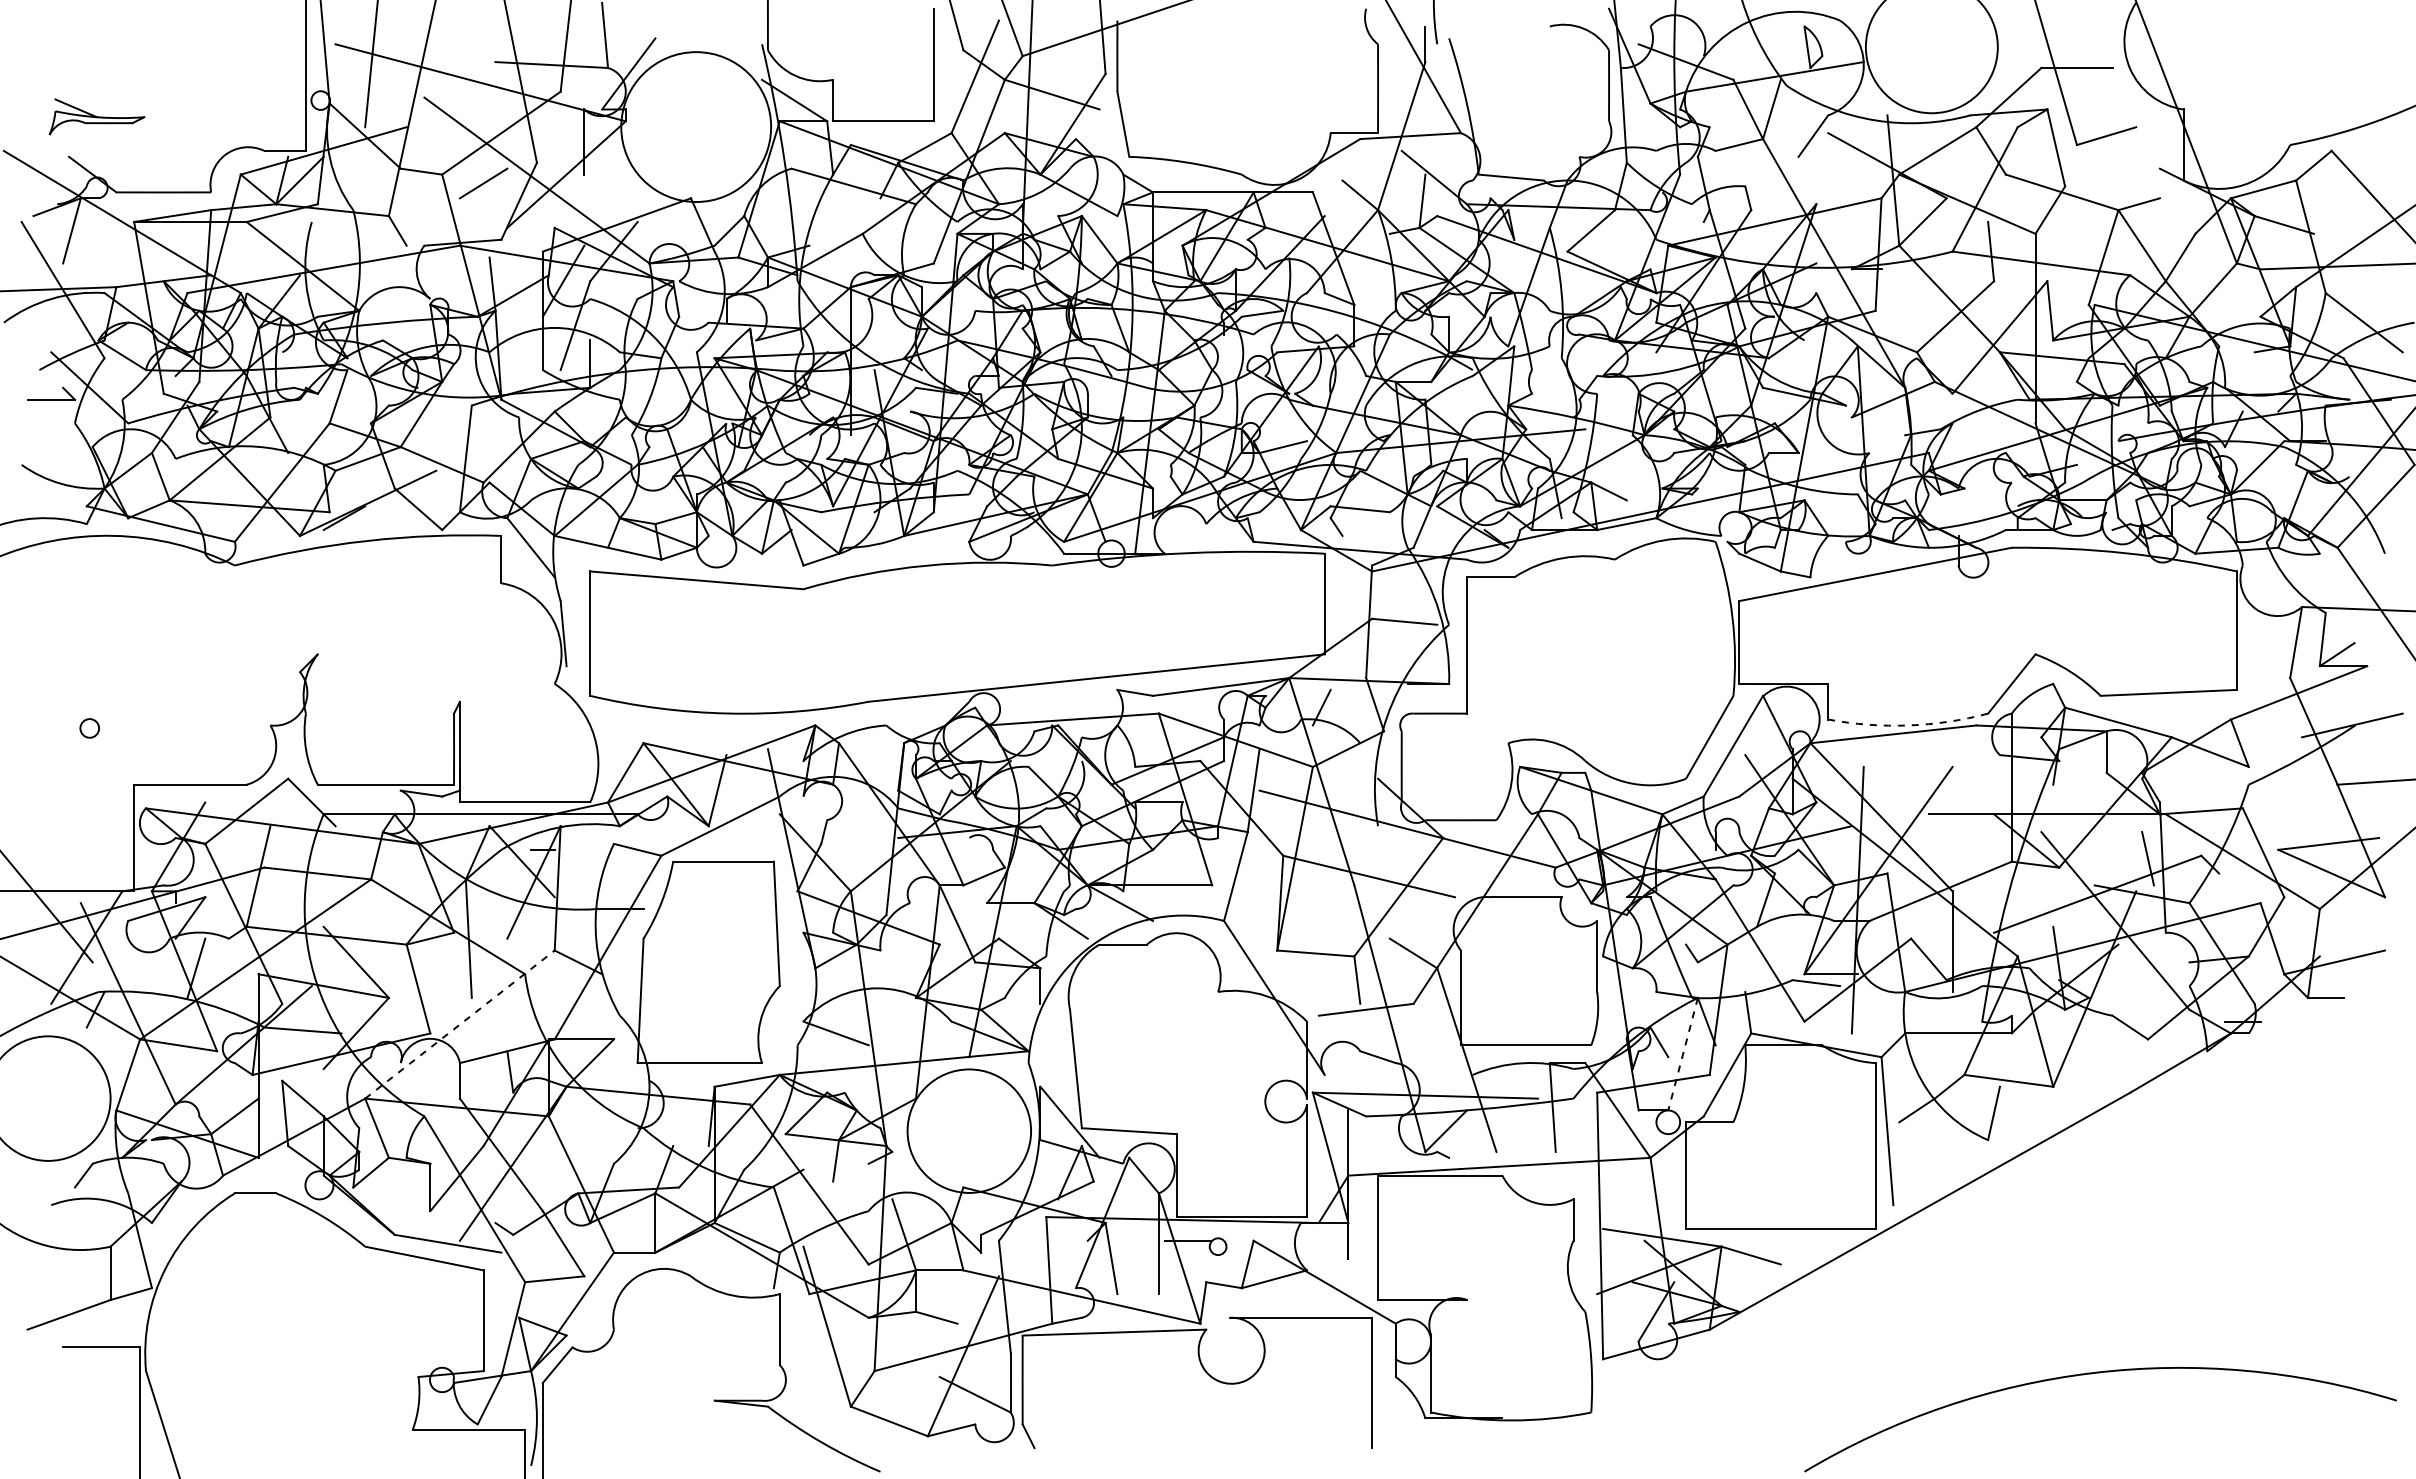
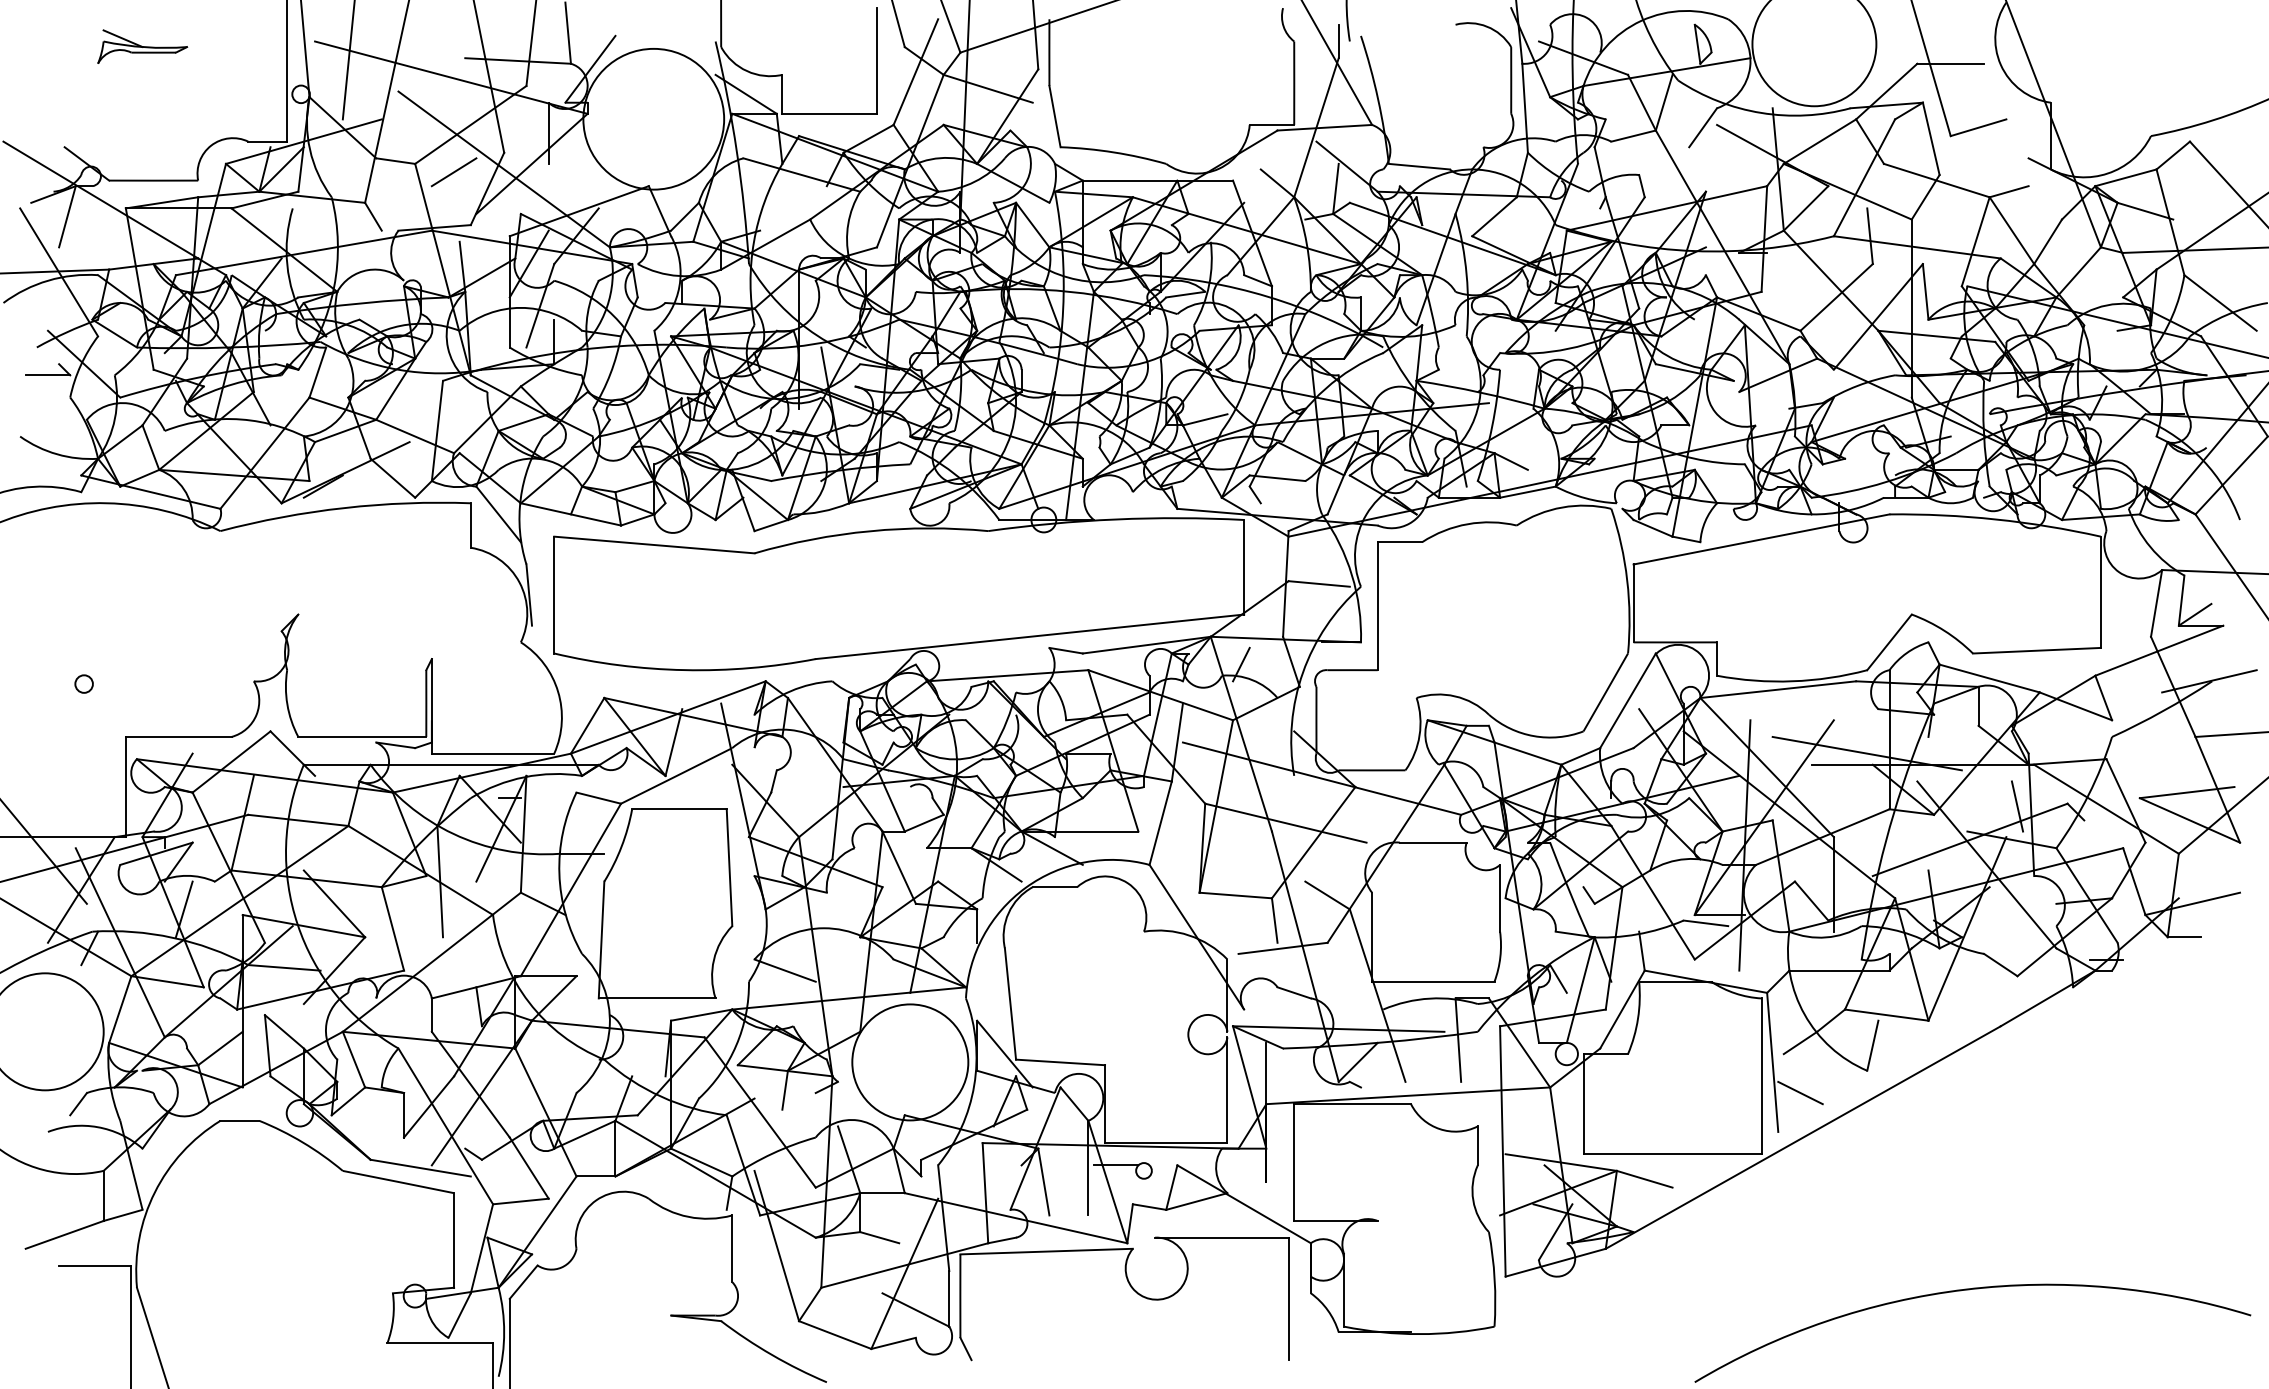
part: (96, 116) -> (142, 46), moved
arc: (1908, 725) -> (1792, 681), dashed -> solid
line: (1987, 802) -> (1866, 753), added
line: (460, 1024) -> (432, 962), dashed -> solid
line: (1682, 1054) -> (1580, 990), dashed -> solid
line: (1916, 1163) -> (1799, 1092), added

